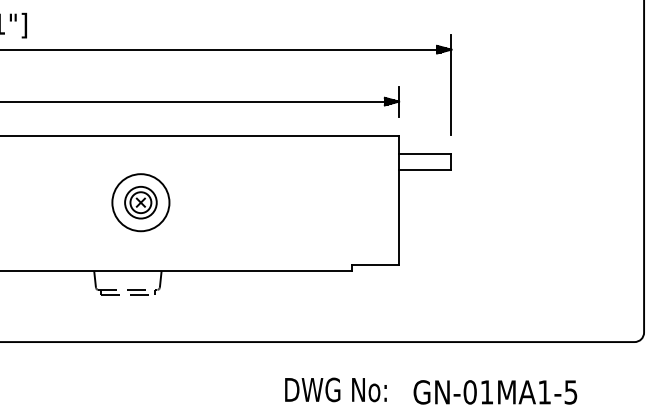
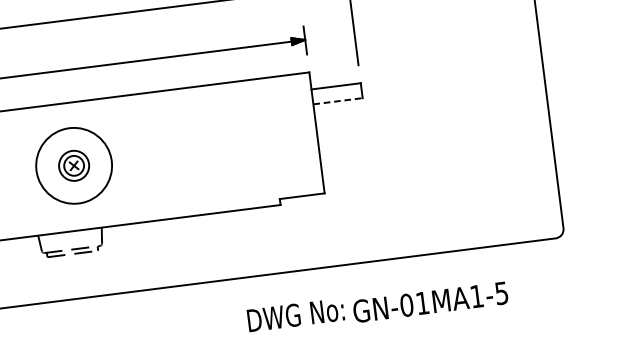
line: (425, 170) -> (338, 101), solid -> dashed
circle: (140, 202) -> (73, 165), size x1.4
text: (335, 389) -> (295, 314), moved

